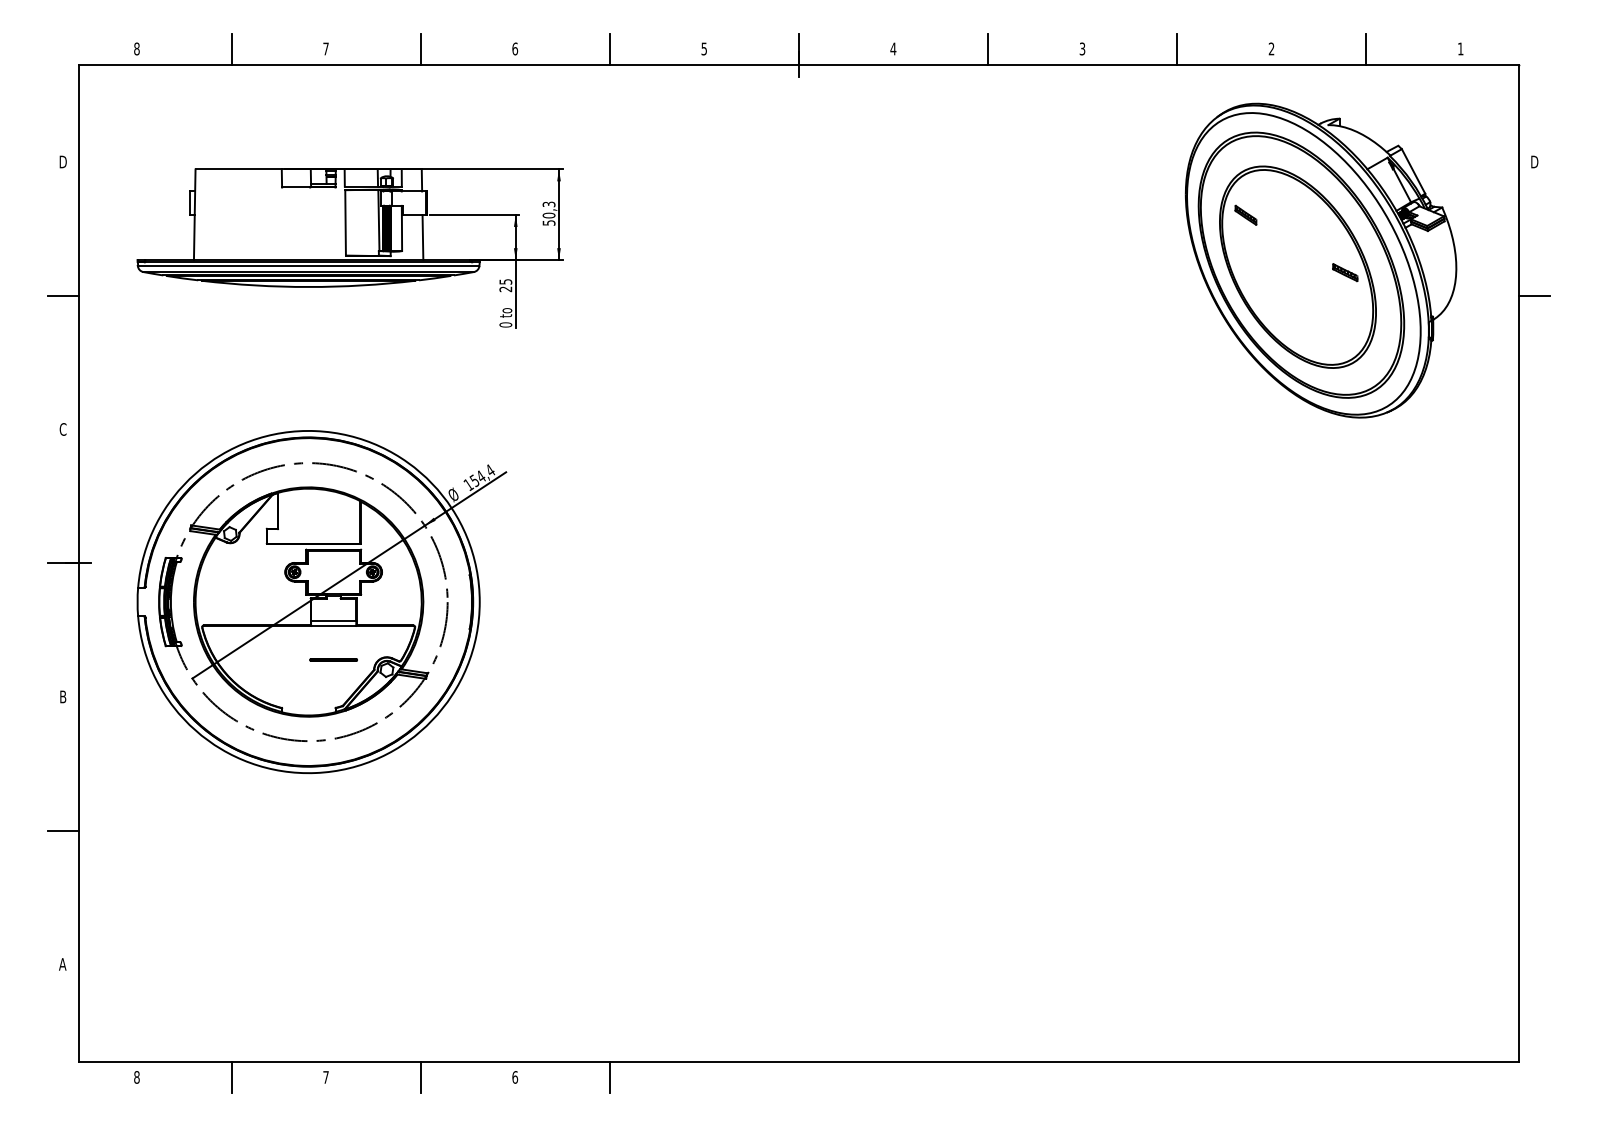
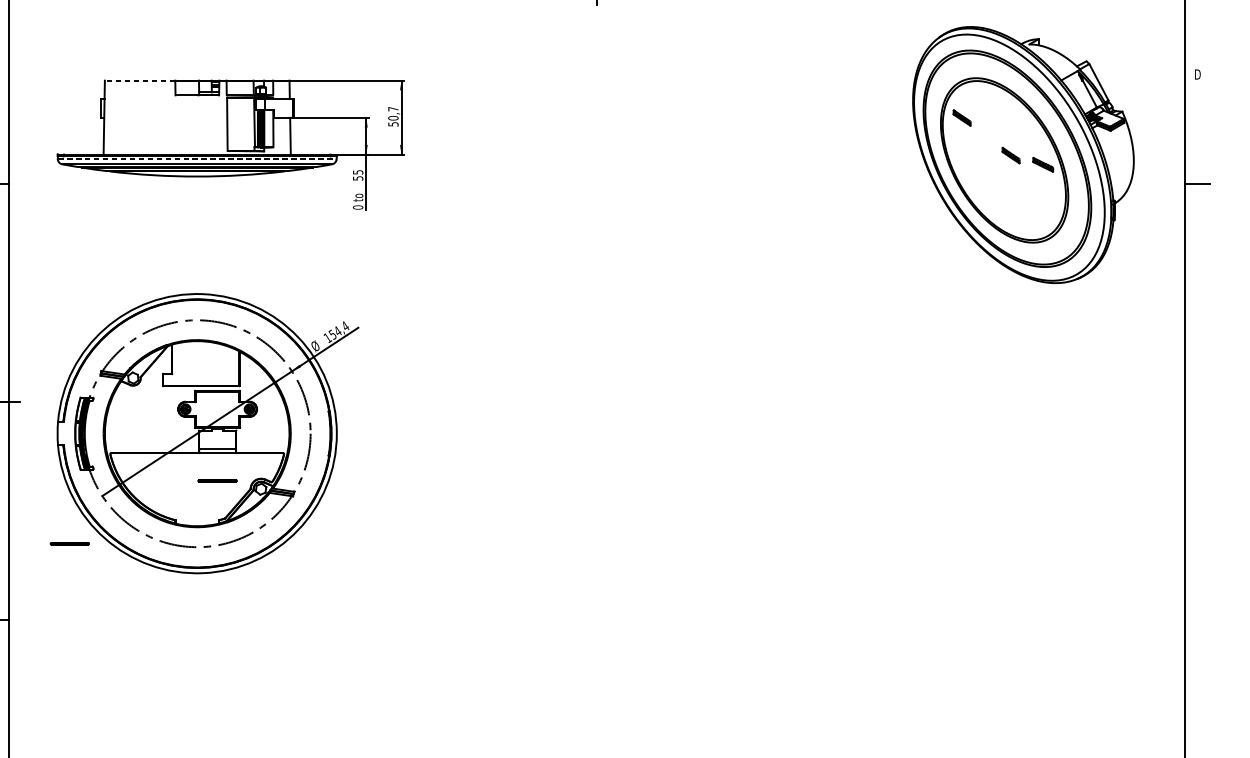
line: (238, 169) -> (139, 80), solid -> dashed
text: (548, 204) -> (392, 109), 50,3 -> 50,7
part: (1305, 260) -> (1010, 154), added
line: (308, 266) -> (197, 159), solid -> dashed
text: (505, 289) -> (357, 178), 25 -> 55
line: (152, 736) -> (69, 543), added

